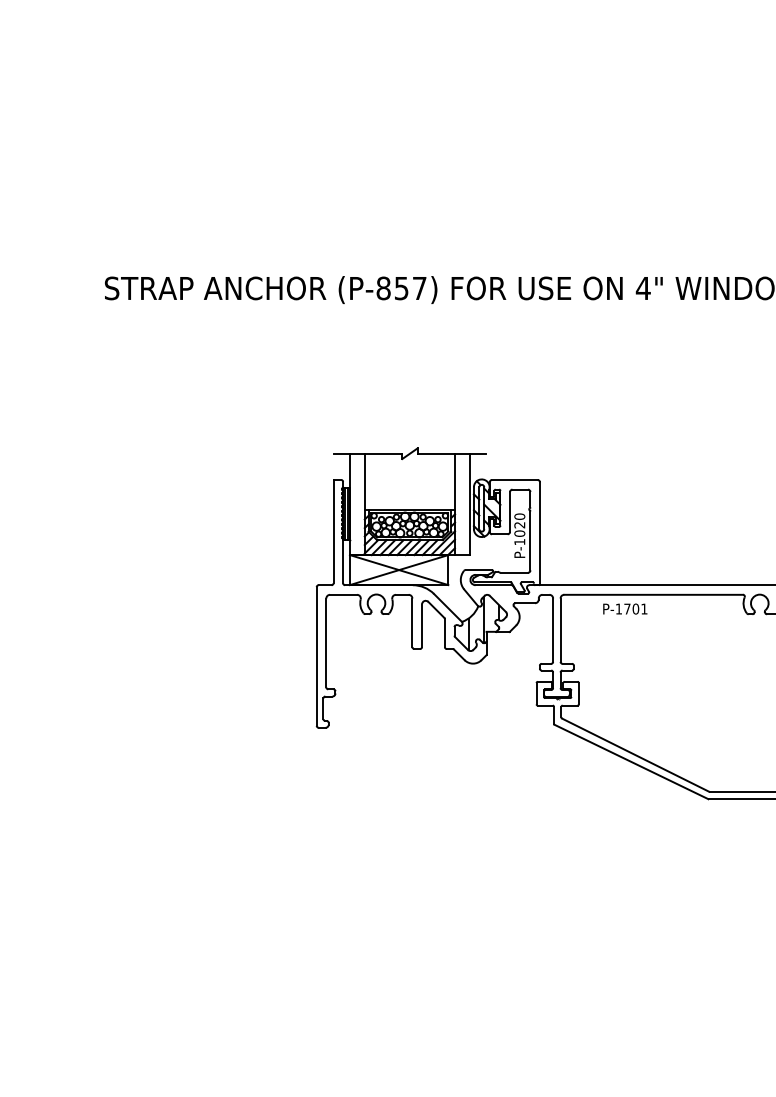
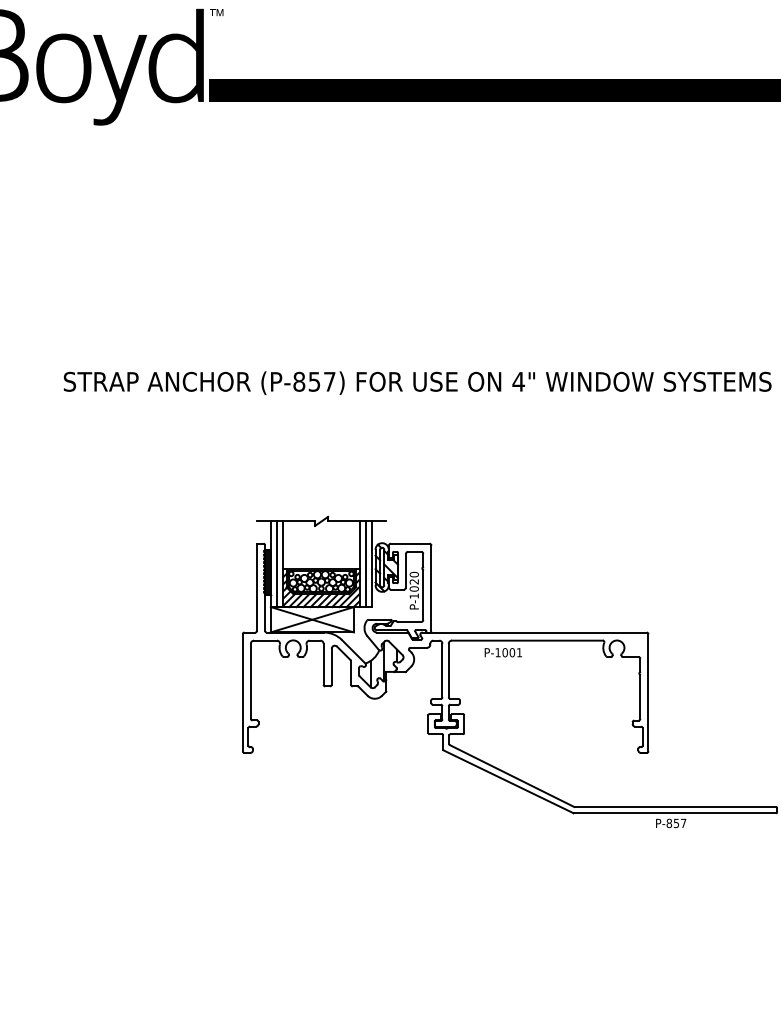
line: (357, 504) -> (277, 564), added
line: (462, 504) -> (365, 564), added
text: (626, 608) -> (504, 652), P-1701 -> P-1001

